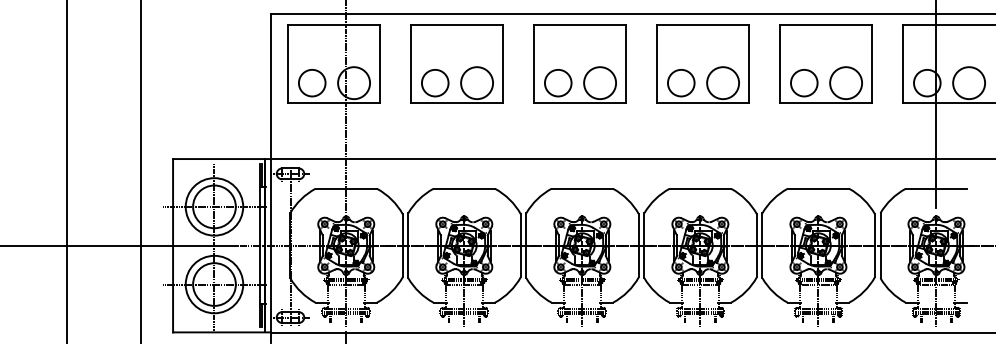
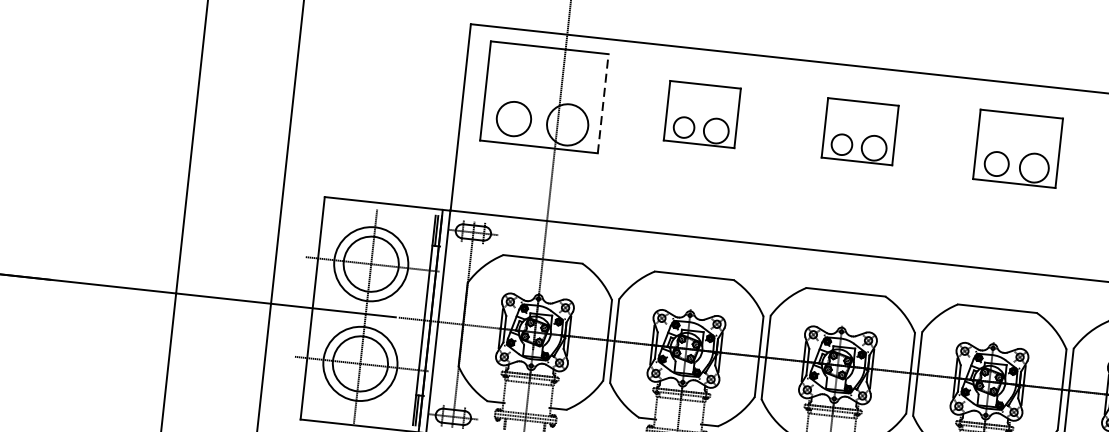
line: (379, 63) -> (603, 103), solid -> dashed
part: (456, 63) -> (701, 113), size x0.6
part: (579, 63) -> (859, 131), size x0.6
part: (702, 63) -> (1017, 148), size x0.7

